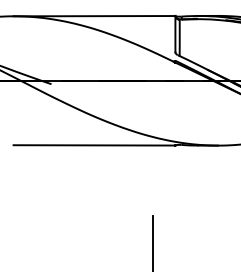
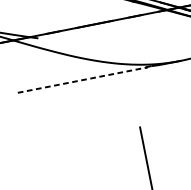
line: (94, 145) -> (82, 80), solid -> dashed

